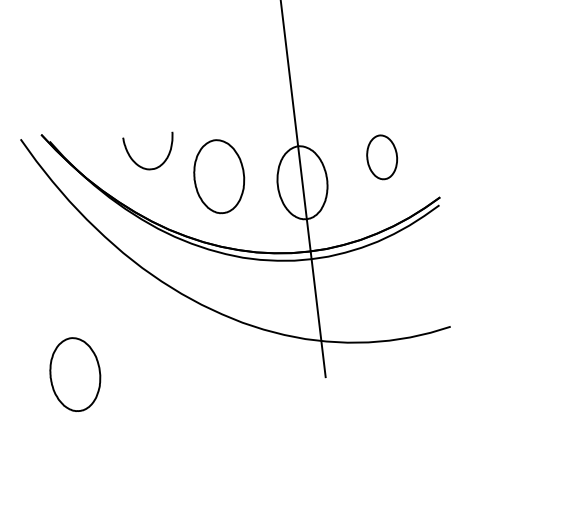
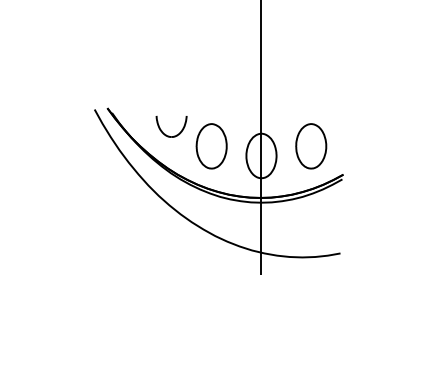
part: (382, 157) -> (311, 146), size x1.67
part: (75, 374) -> (110, 255), removed

